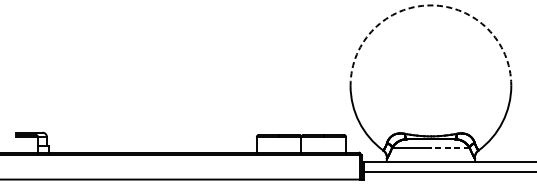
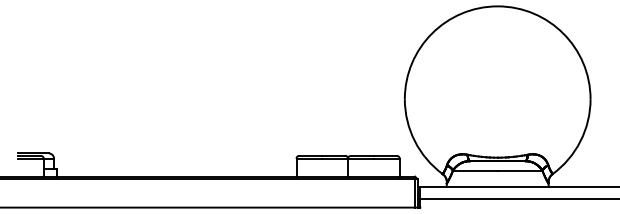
arc: (430, 5) -> (497, 6), dashed -> solid
line: (449, 147) -> (519, 170), dashed -> solid

